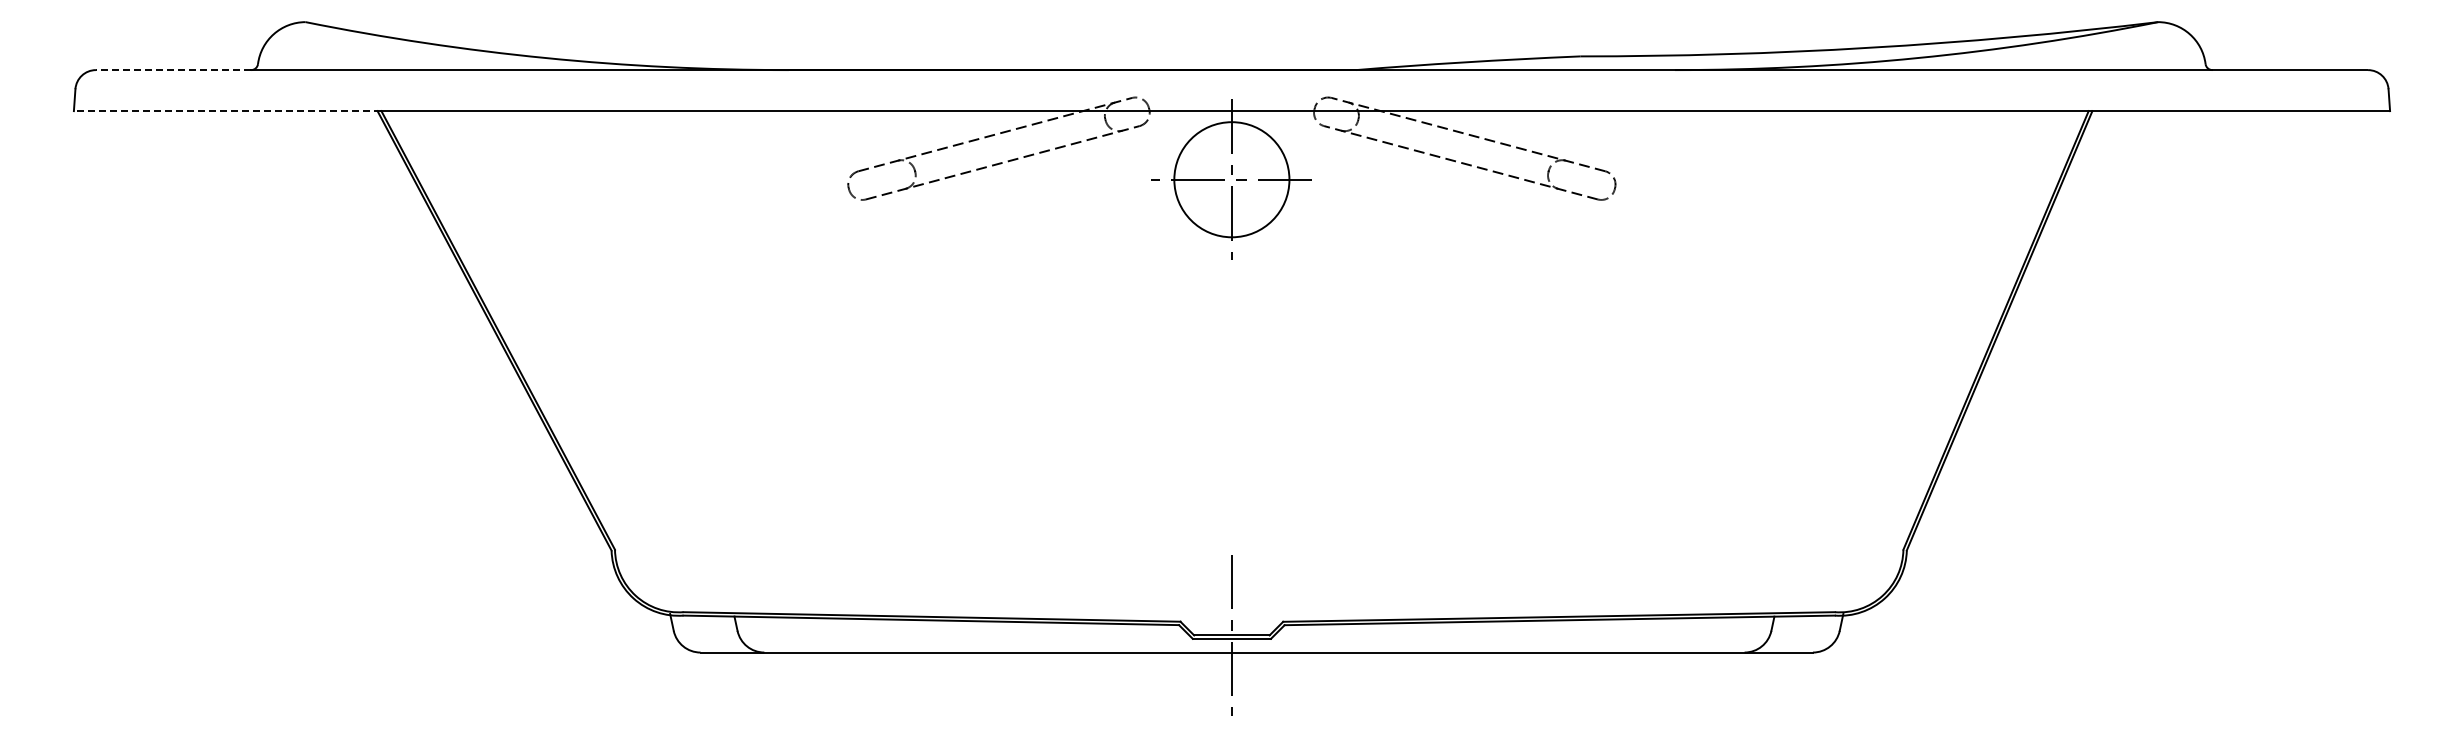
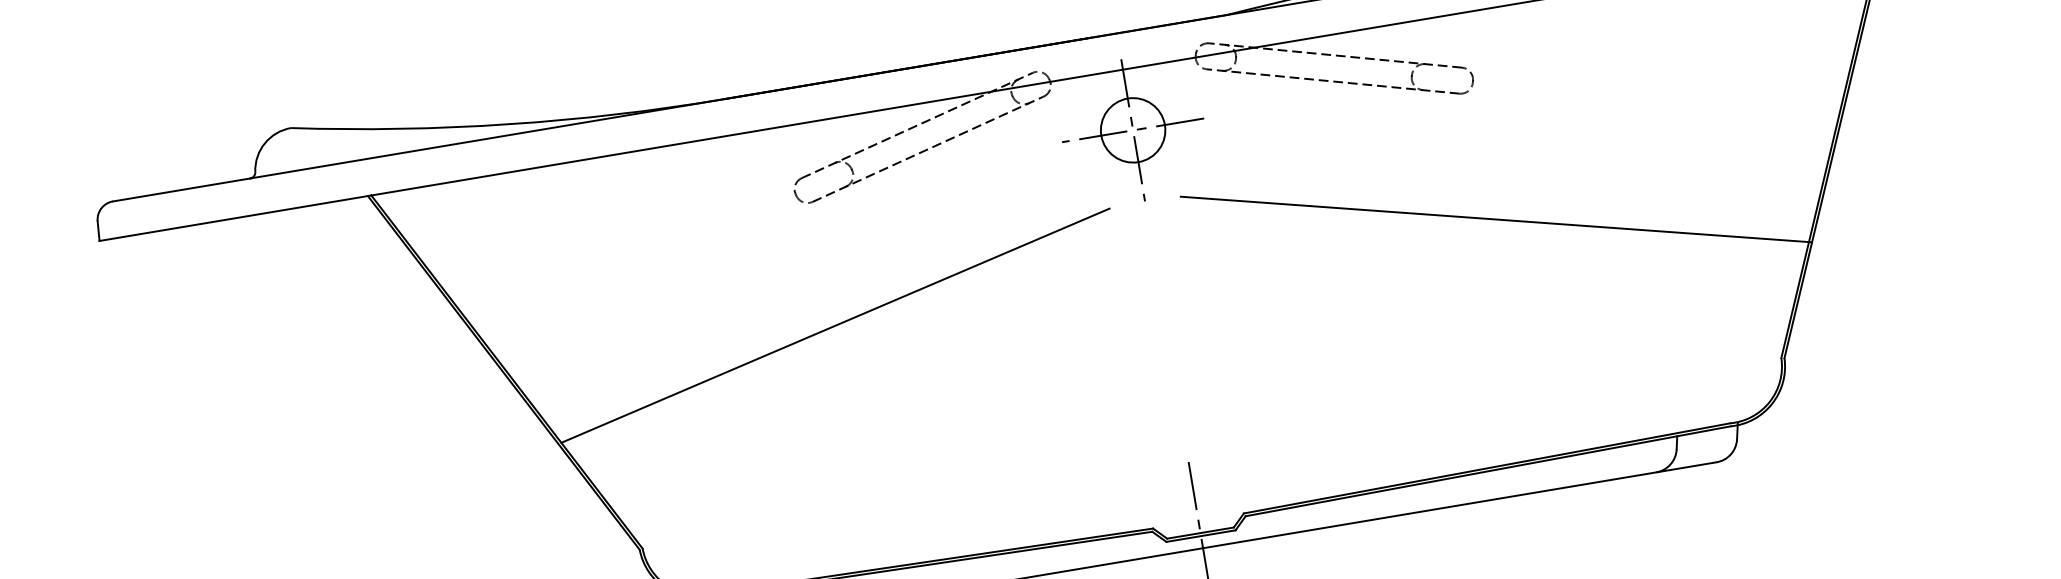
line: (173, 70) -> (181, 190), dashed -> solid
line: (227, 111) -> (235, 218), dashed -> solid
circle: (1231, 179) -> (1132, 130), size x0.62
line: (868, 339) -> (835, 325), added
line: (1614, 344) -> (1495, 219), added

